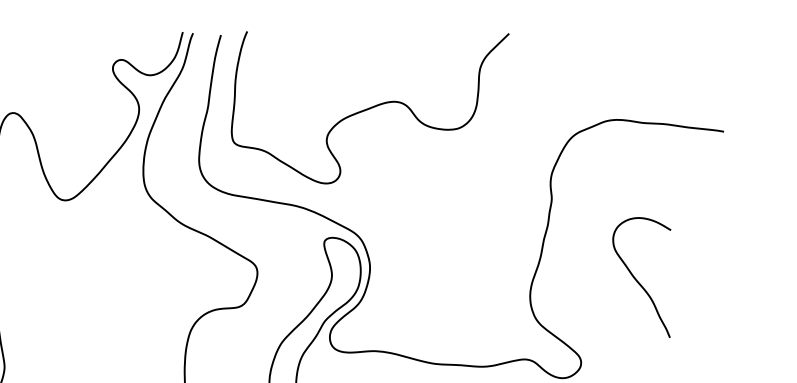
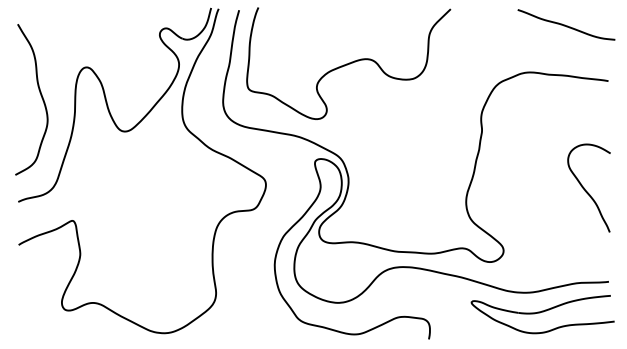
curve: (665, 54) -> (565, 24), added
curve: (636, 279) -> (585, 189), moved

